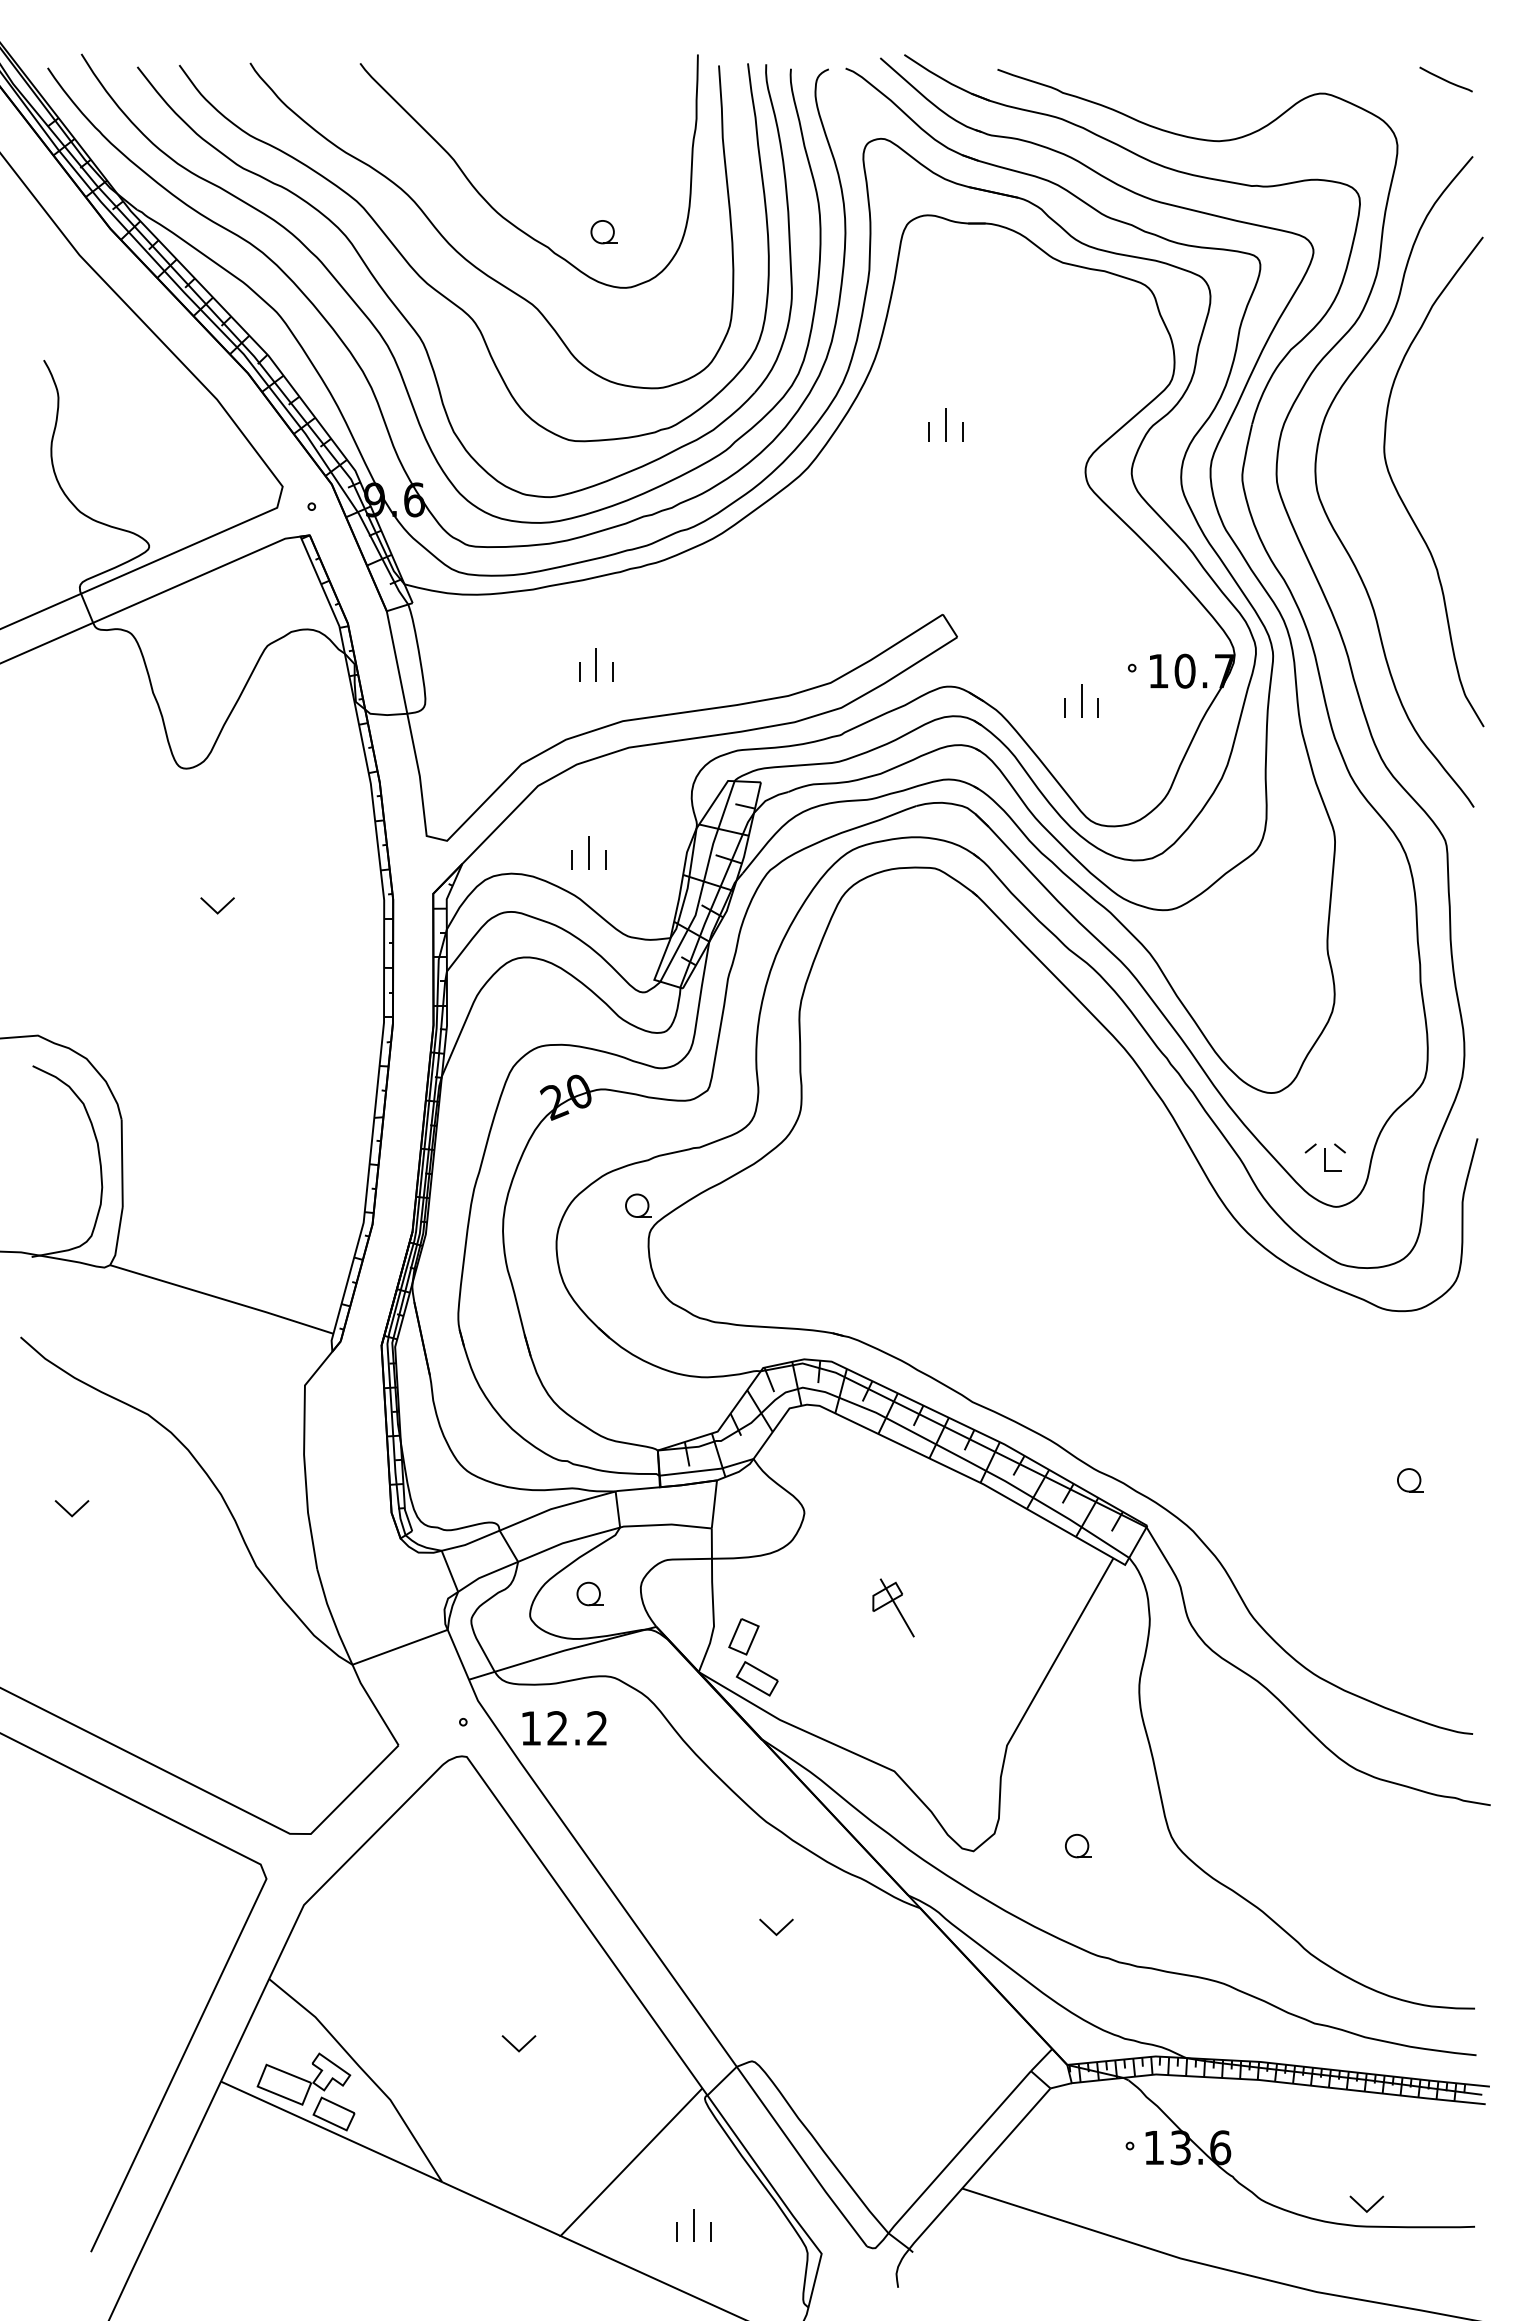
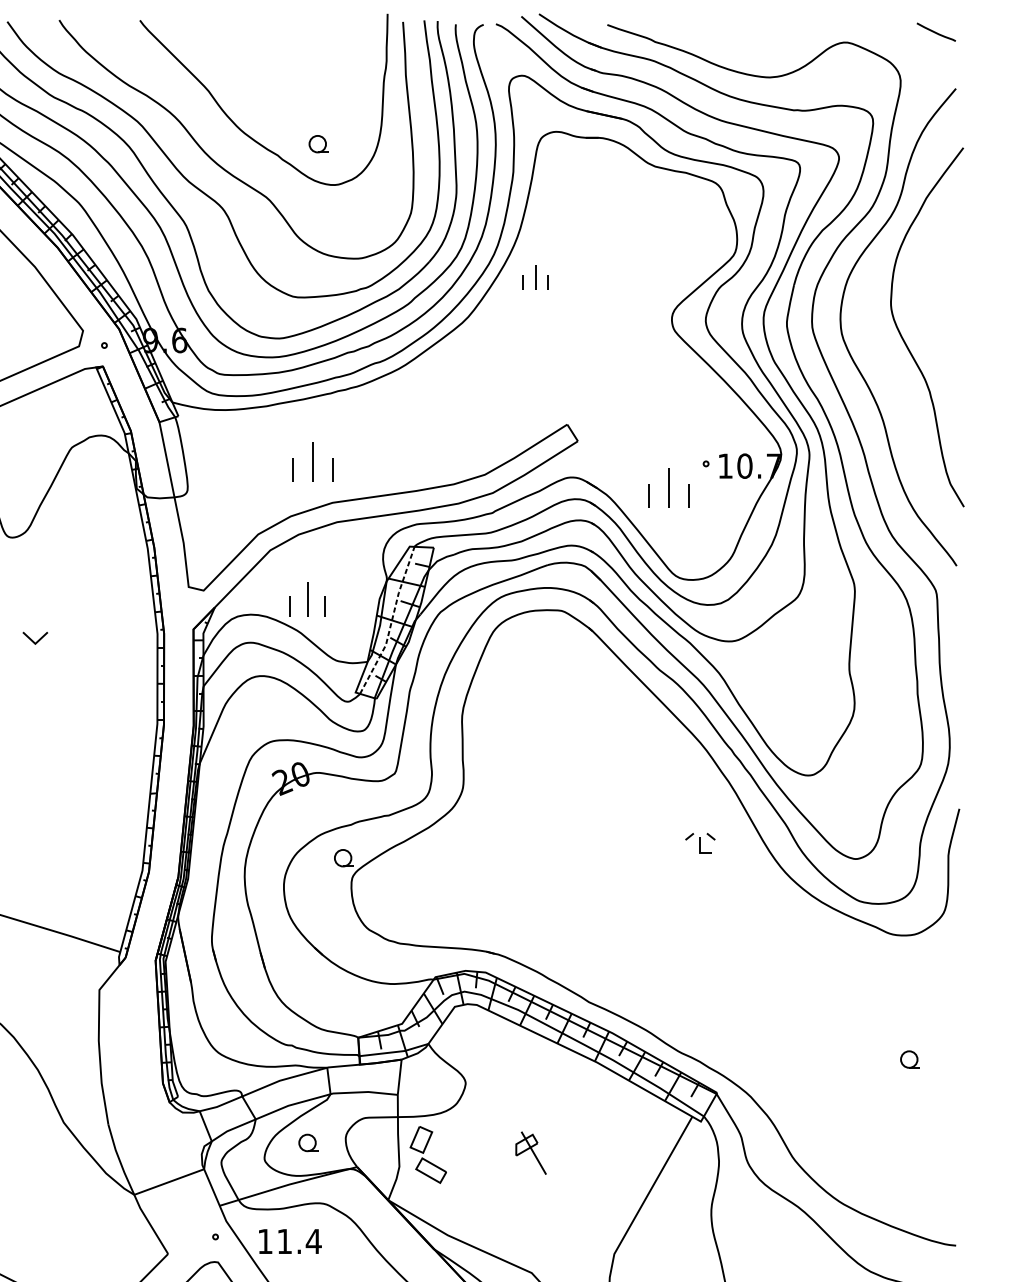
part: (945, 424) -> (535, 277), moved
part: (596, 664) -> (313, 461), size x1.6
part: (1081, 700) -> (668, 487), size x1.6
part: (588, 852) -> (307, 599), size x1.4
line: (703, 883) -> (391, 621), solid -> dashed
part: (1324, 1157) -> (699, 843), moved
part: (747, 1655) -> (423, 1153), moved
text: (577, 1728) -> (299, 1241), 12.2 -> 11.4

